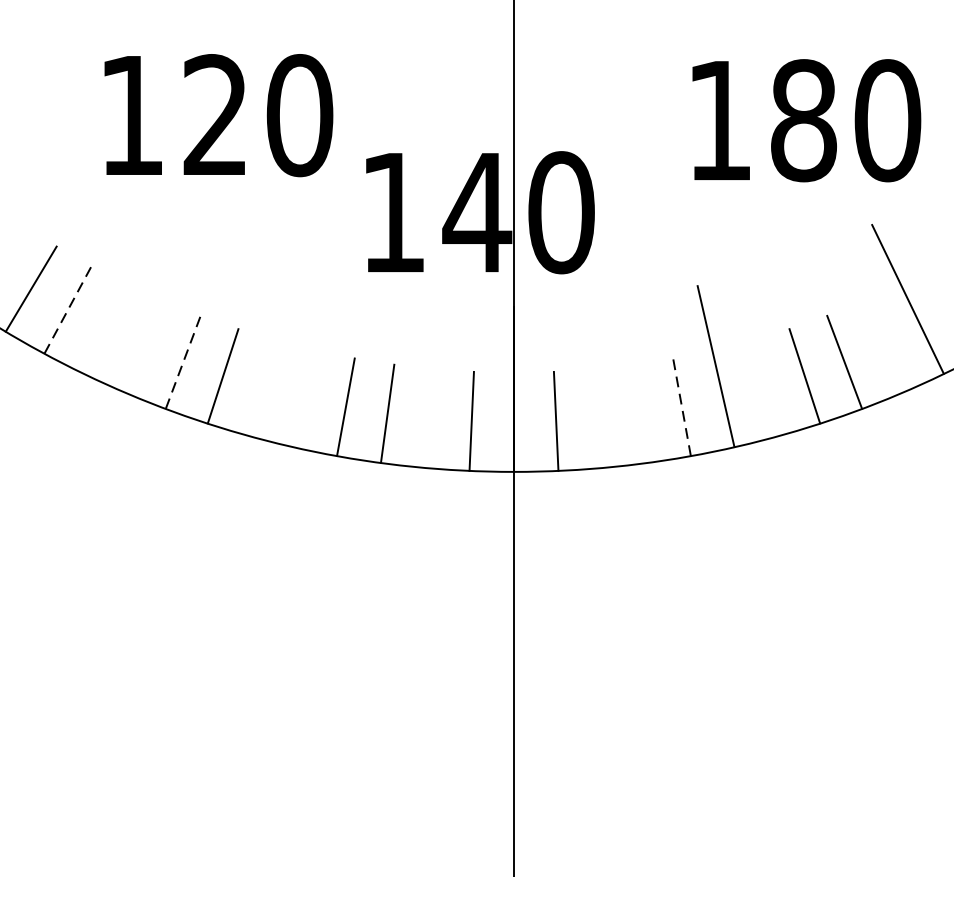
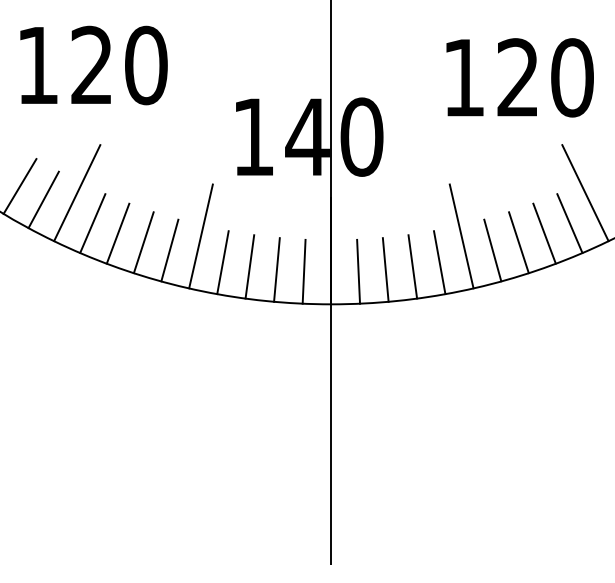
text: (218, 115) -> (93, 65), moved
text: (804, 120) -> (518, 77), 180 -> 120
line: (120, 300) -> (77, 193), added
line: (67, 309) -> (43, 199), dashed -> solid
line: (143, 346) -> (92, 223), added
line: (883, 346) -> (569, 223), added
line: (183, 362) -> (118, 233), dashed -> solid
line: (311, 366) -> (200, 236), added
line: (263, 388) -> (169, 250), added
line: (763, 388) -> (492, 250), added
line: (681, 407) -> (439, 262), dashed -> solid
line: (639, 413) -> (412, 266), added
line: (428, 417) -> (276, 269), added
line: (597, 417) -> (385, 269), added

